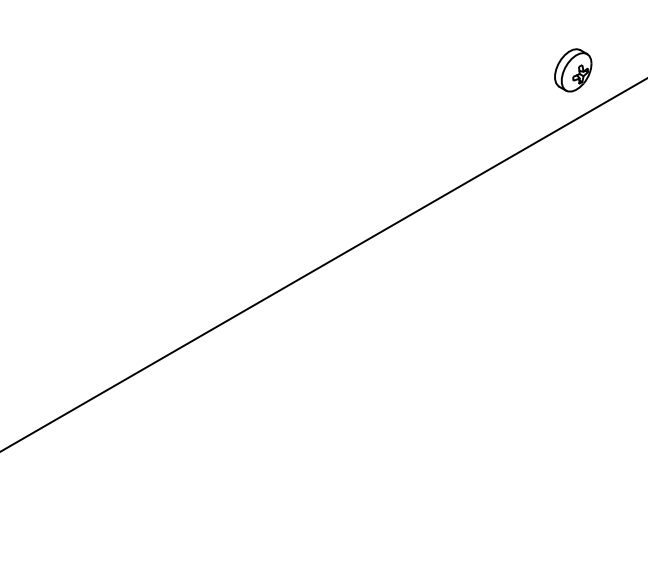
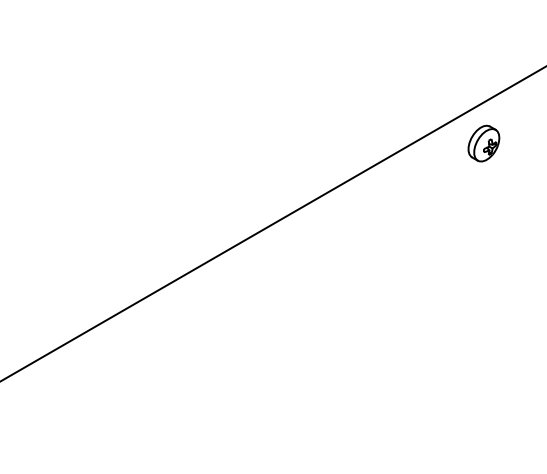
part: (572, 70) -> (483, 143), moved

